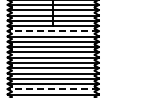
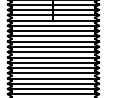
line: (53, 31) -> (53, 26), dashed -> solid
line: (53, 89) -> (53, 84), dashed -> solid

